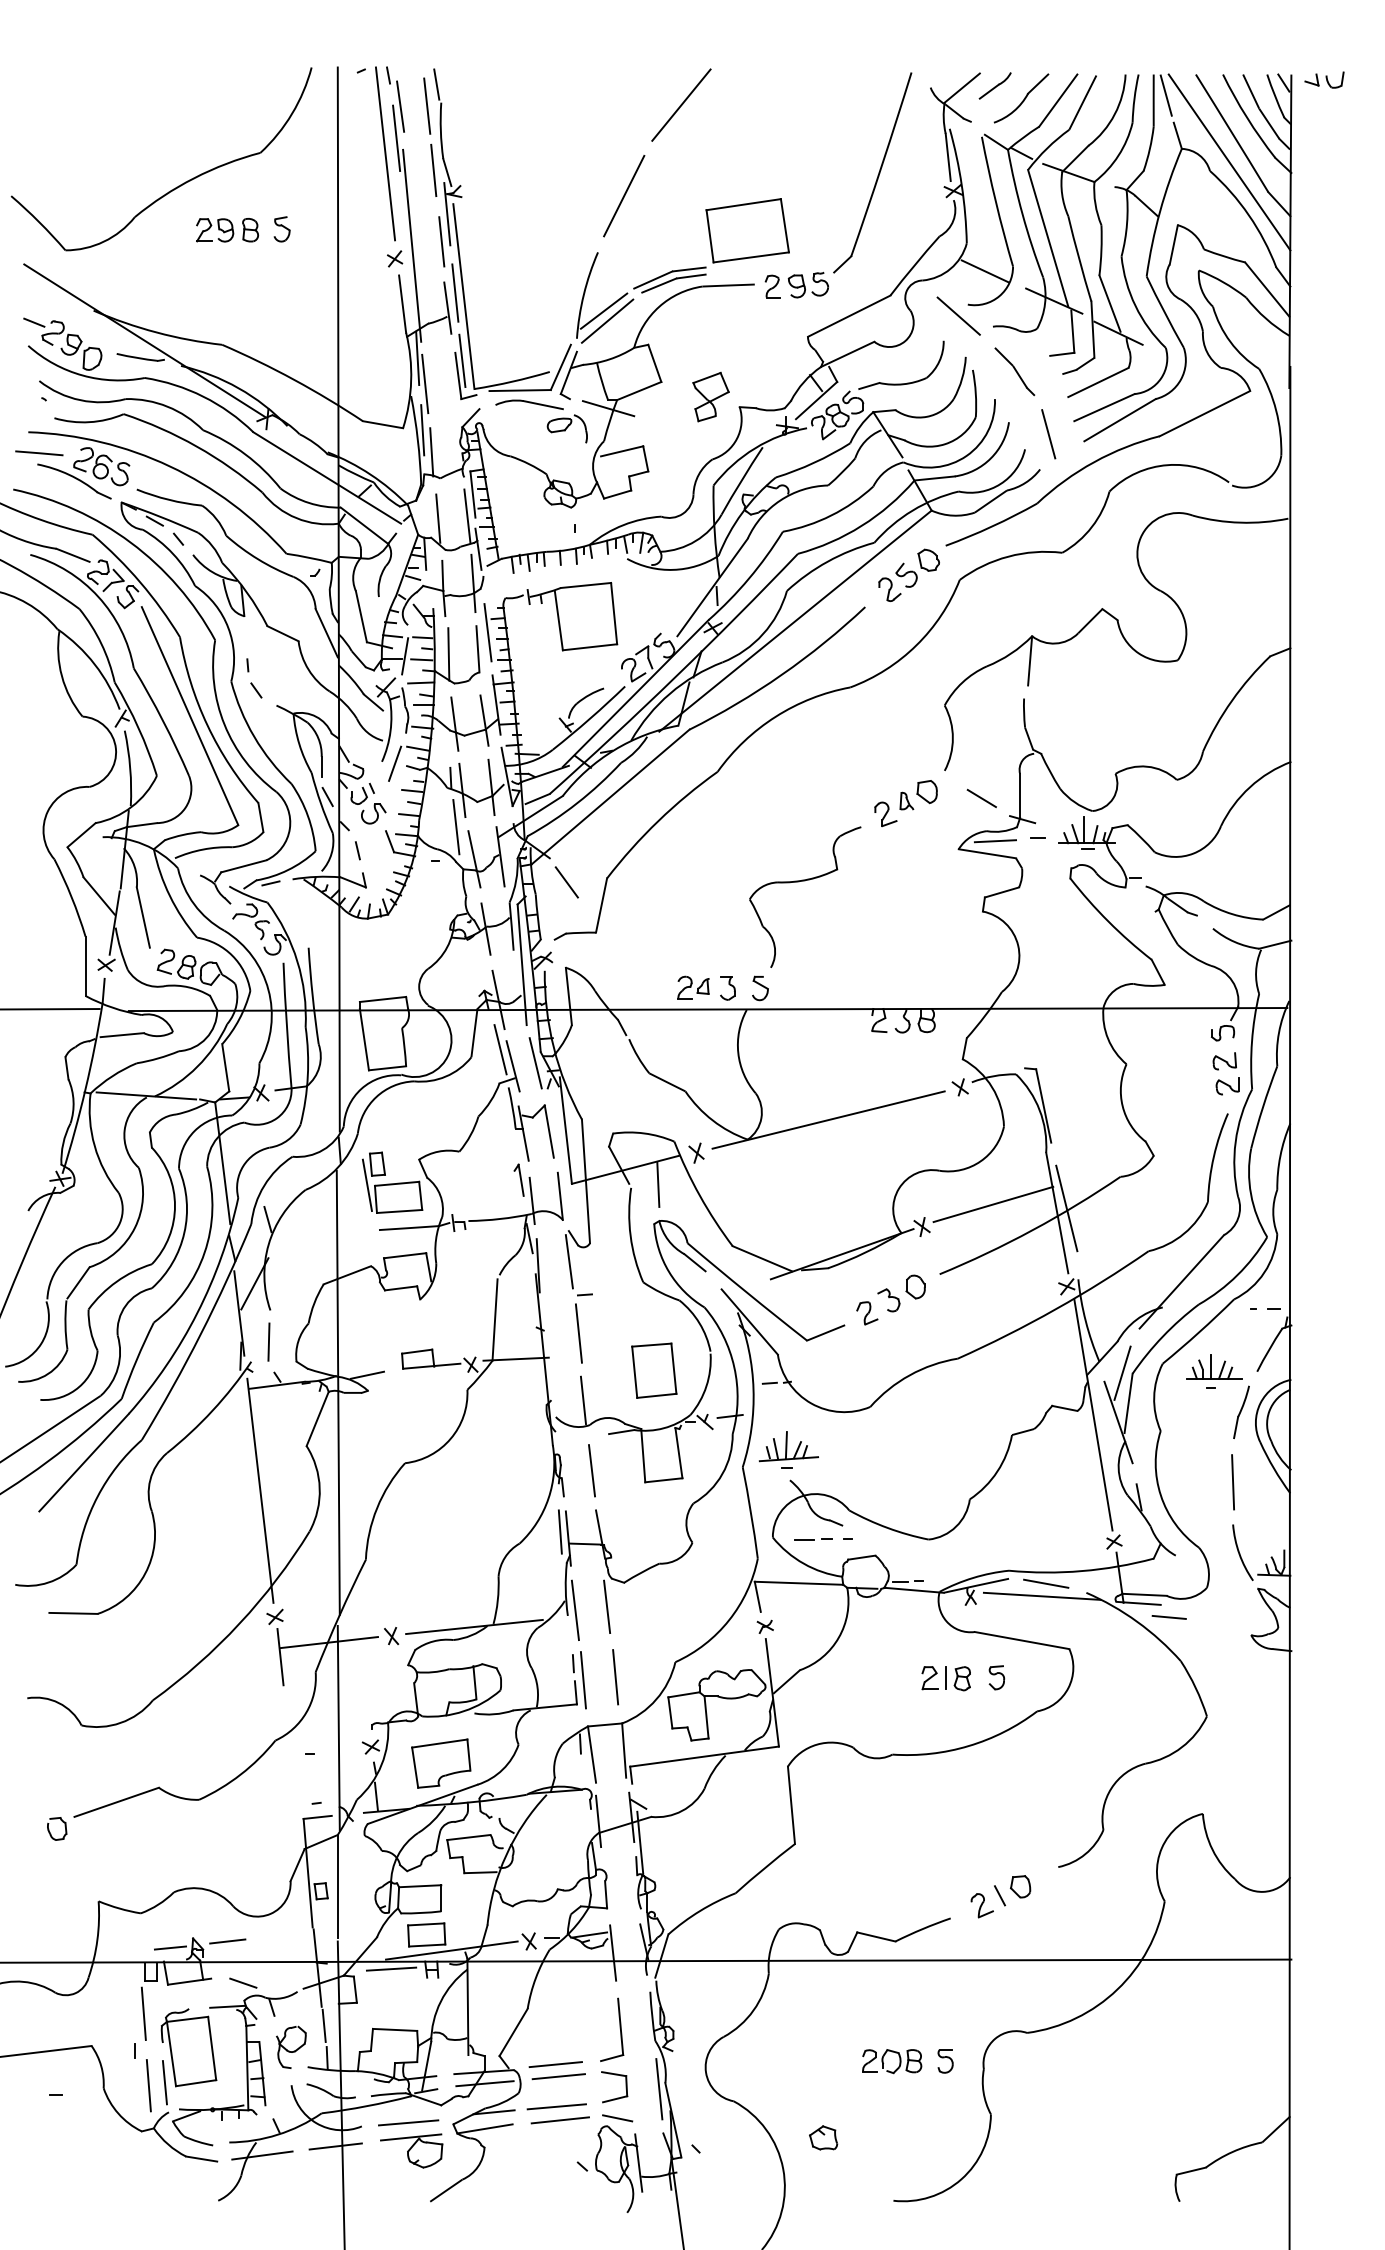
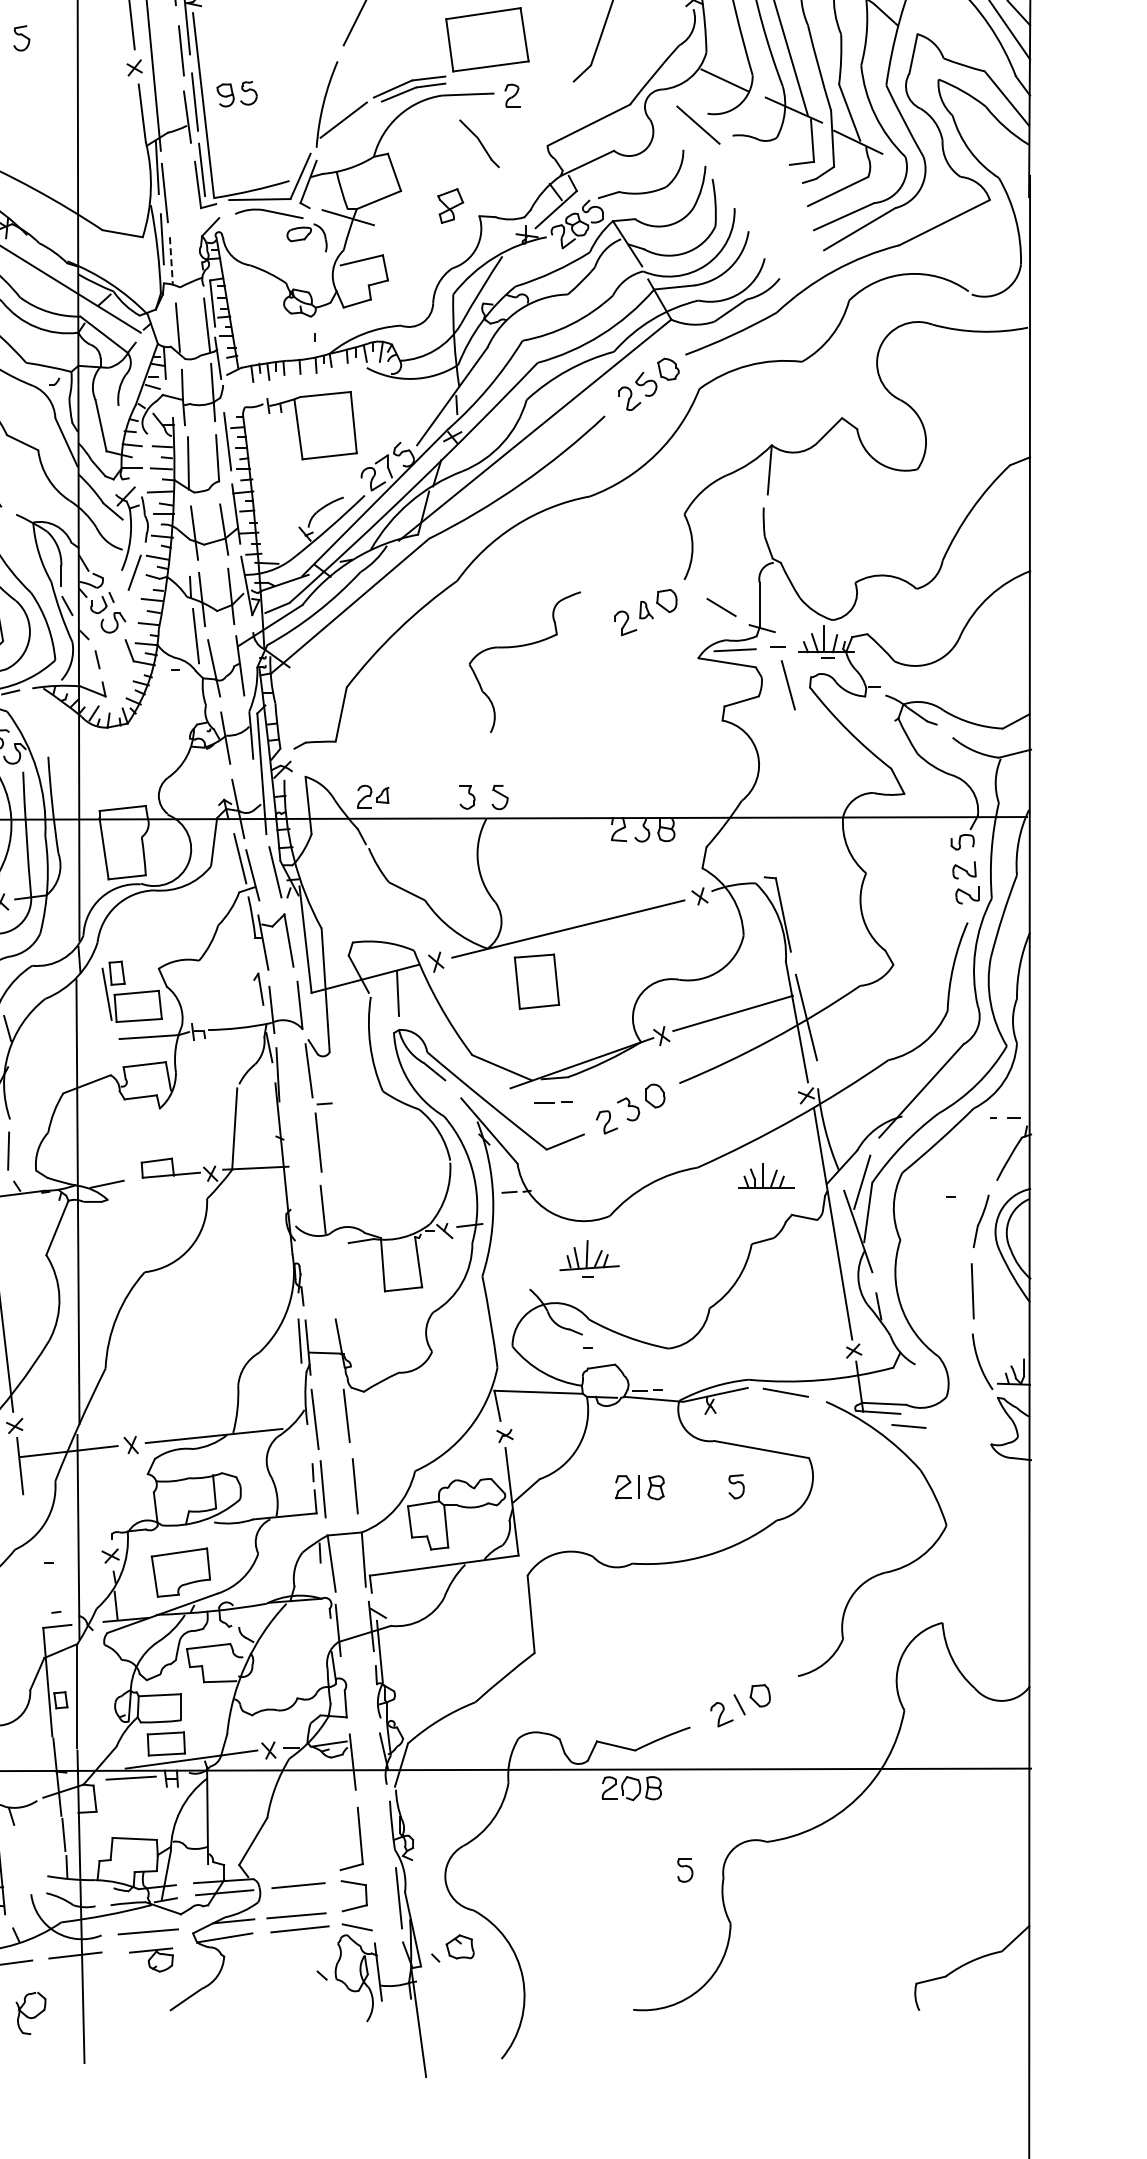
part: (807, 285) -> (236, 94), moved
line: (607, 320) -> (347, 129), removed
part: (1014, 371) -> (479, 143), moved
part: (710, 396) -> (450, 205), size x0.7
line: (1048, 434) -> (788, 685), moved
line: (431, 452) -> (171, 261), solid -> dashed
line: (405, 656) -> (145, 465), removed
part: (805, 881) -> (525, 646), moved
line: (566, 882) -> (306, 691), removed
part: (693, 987) -> (373, 796), moved
part: (1214, 1366) -> (766, 1175), moved
part: (654, 1370) -> (537, 981), moved
part: (788, 1449) -> (589, 1258), moved
line: (592, 1470) -> (332, 1279), removed
line: (813, 1539) -> (553, 1102), moved
line: (1041, 1595) -> (781, 1404), removed
part: (945, 1678) -> (639, 1487), moved
part: (291, 2046) -> (31, 2012), moved
part: (899, 2061) -> (639, 1788), moved
line: (555, 2064) -> (295, 1873), removed
part: (823, 2137) -> (460, 1946), moved
part: (411, 2150) -> (151, 1959), size x0.7

